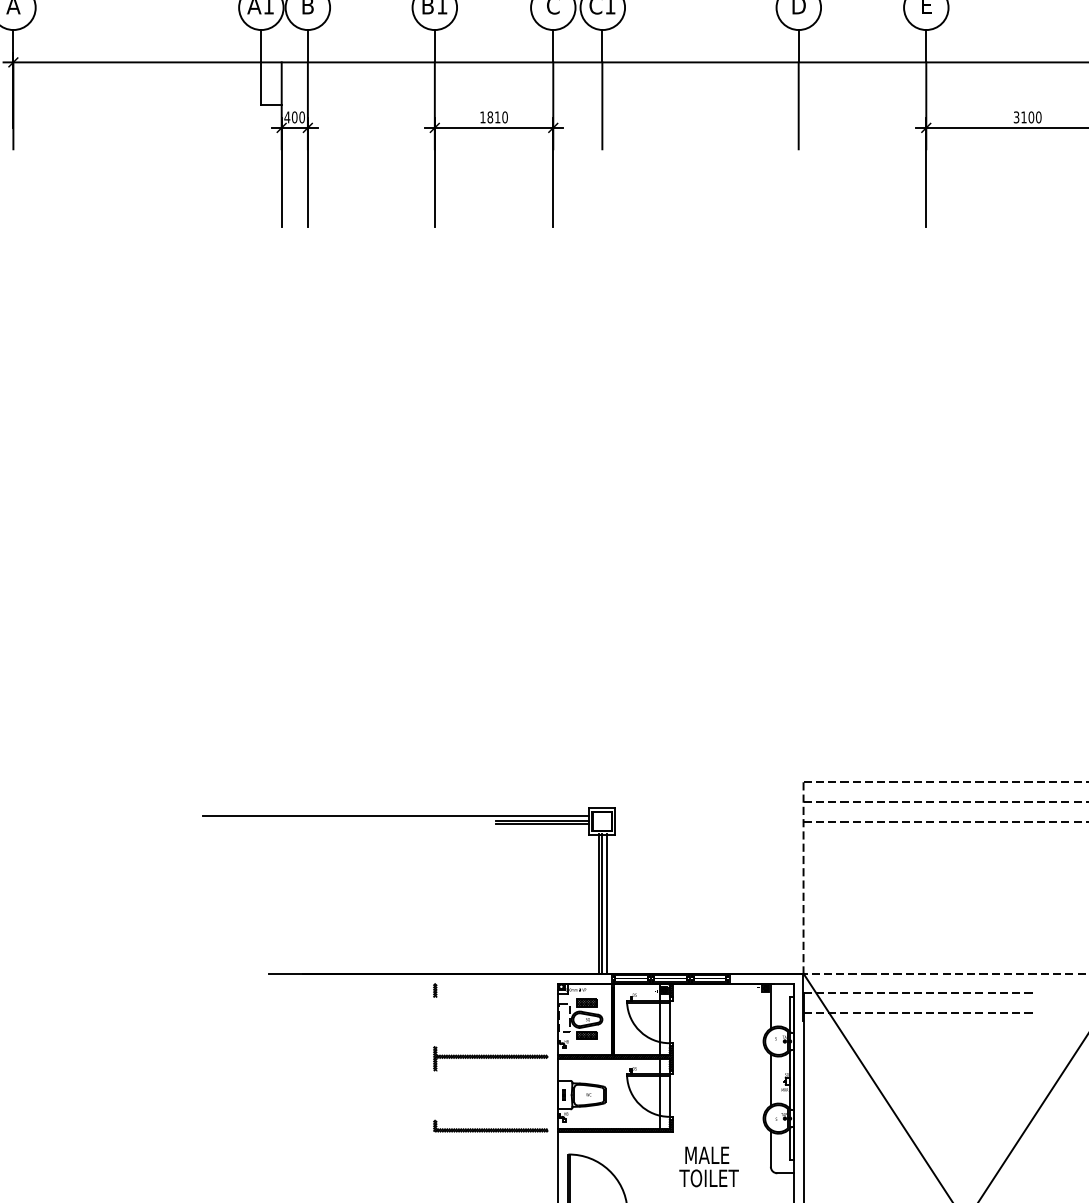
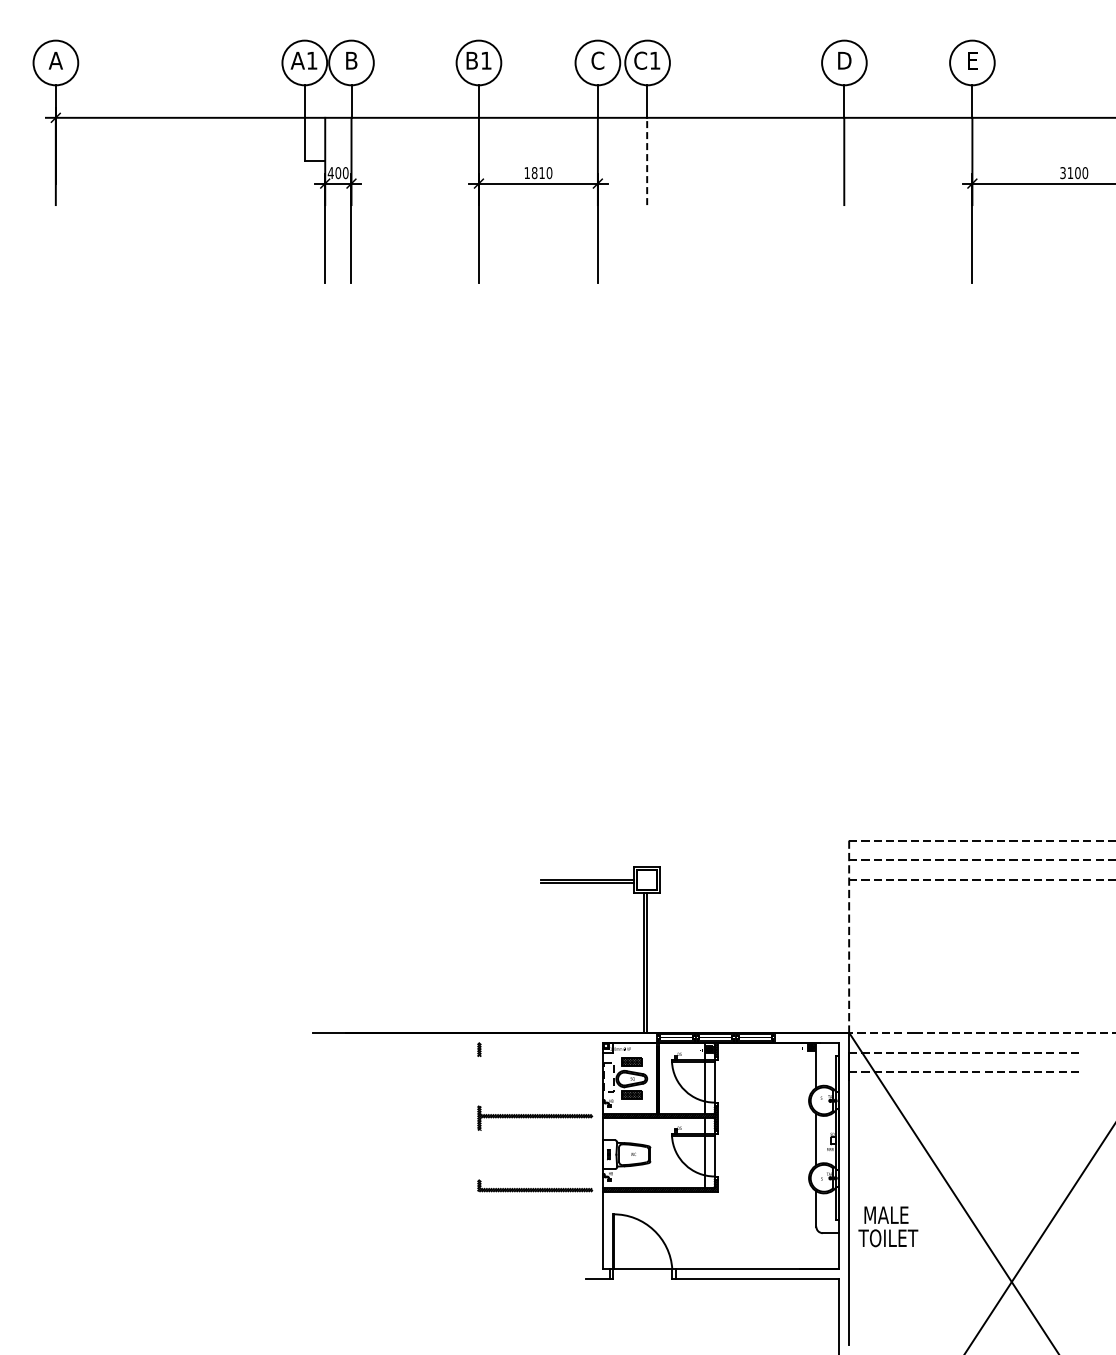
line: (602, 105) -> (647, 161), solid -> dashed
line: (395, 816) -> (439, 874), removed
line: (607, 903) -> (652, 962), removed
text: (709, 1166) -> (888, 1226), moved

